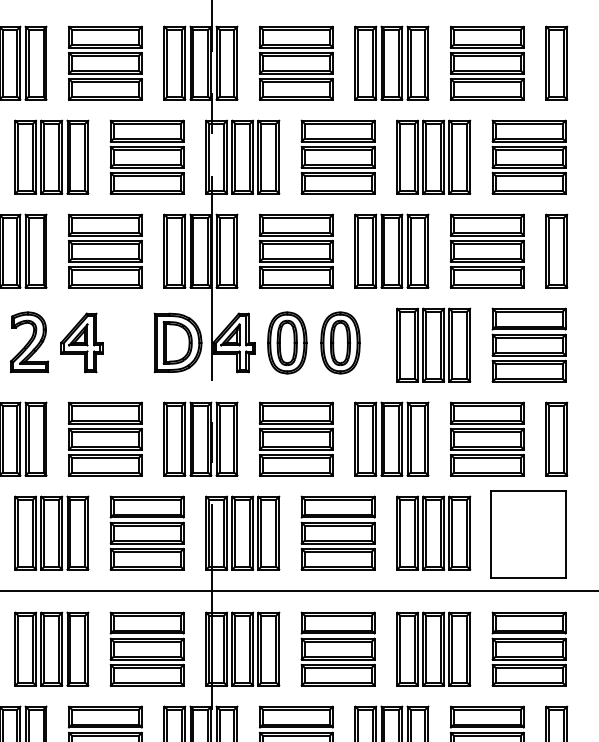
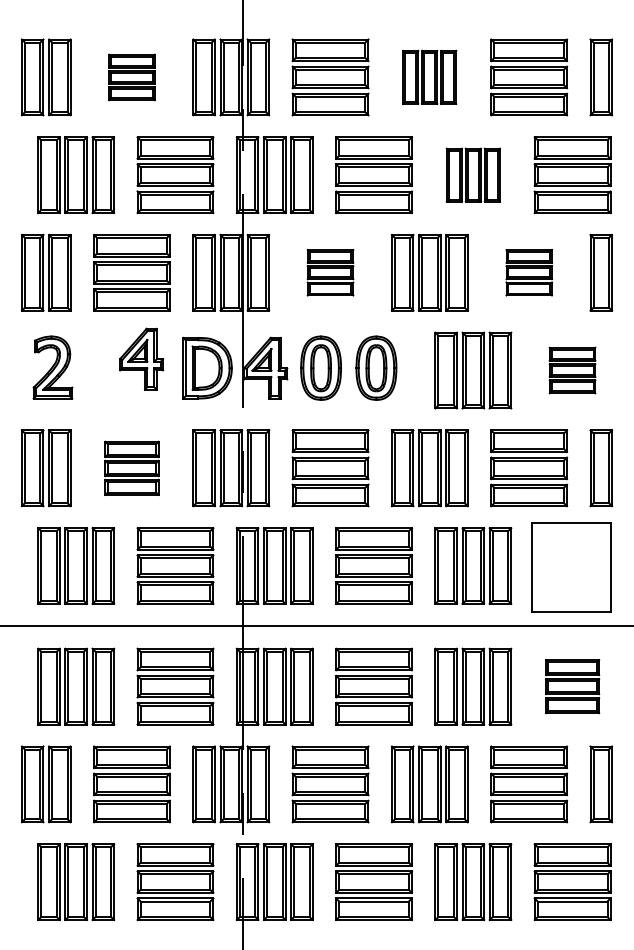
part: (104, 63) -> (131, 77), size x0.6
part: (391, 63) -> (429, 77), size x0.7
part: (433, 157) -> (473, 175), size x0.7
part: (296, 250) -> (330, 272), size x0.6
part: (487, 250) -> (529, 272), size x0.6
part: (81, 342) -> (141, 358), moved
part: (529, 345) -> (572, 370), size x0.6
part: (104, 439) -> (131, 468), size x0.7
part: (529, 649) -> (572, 686), size x0.7

